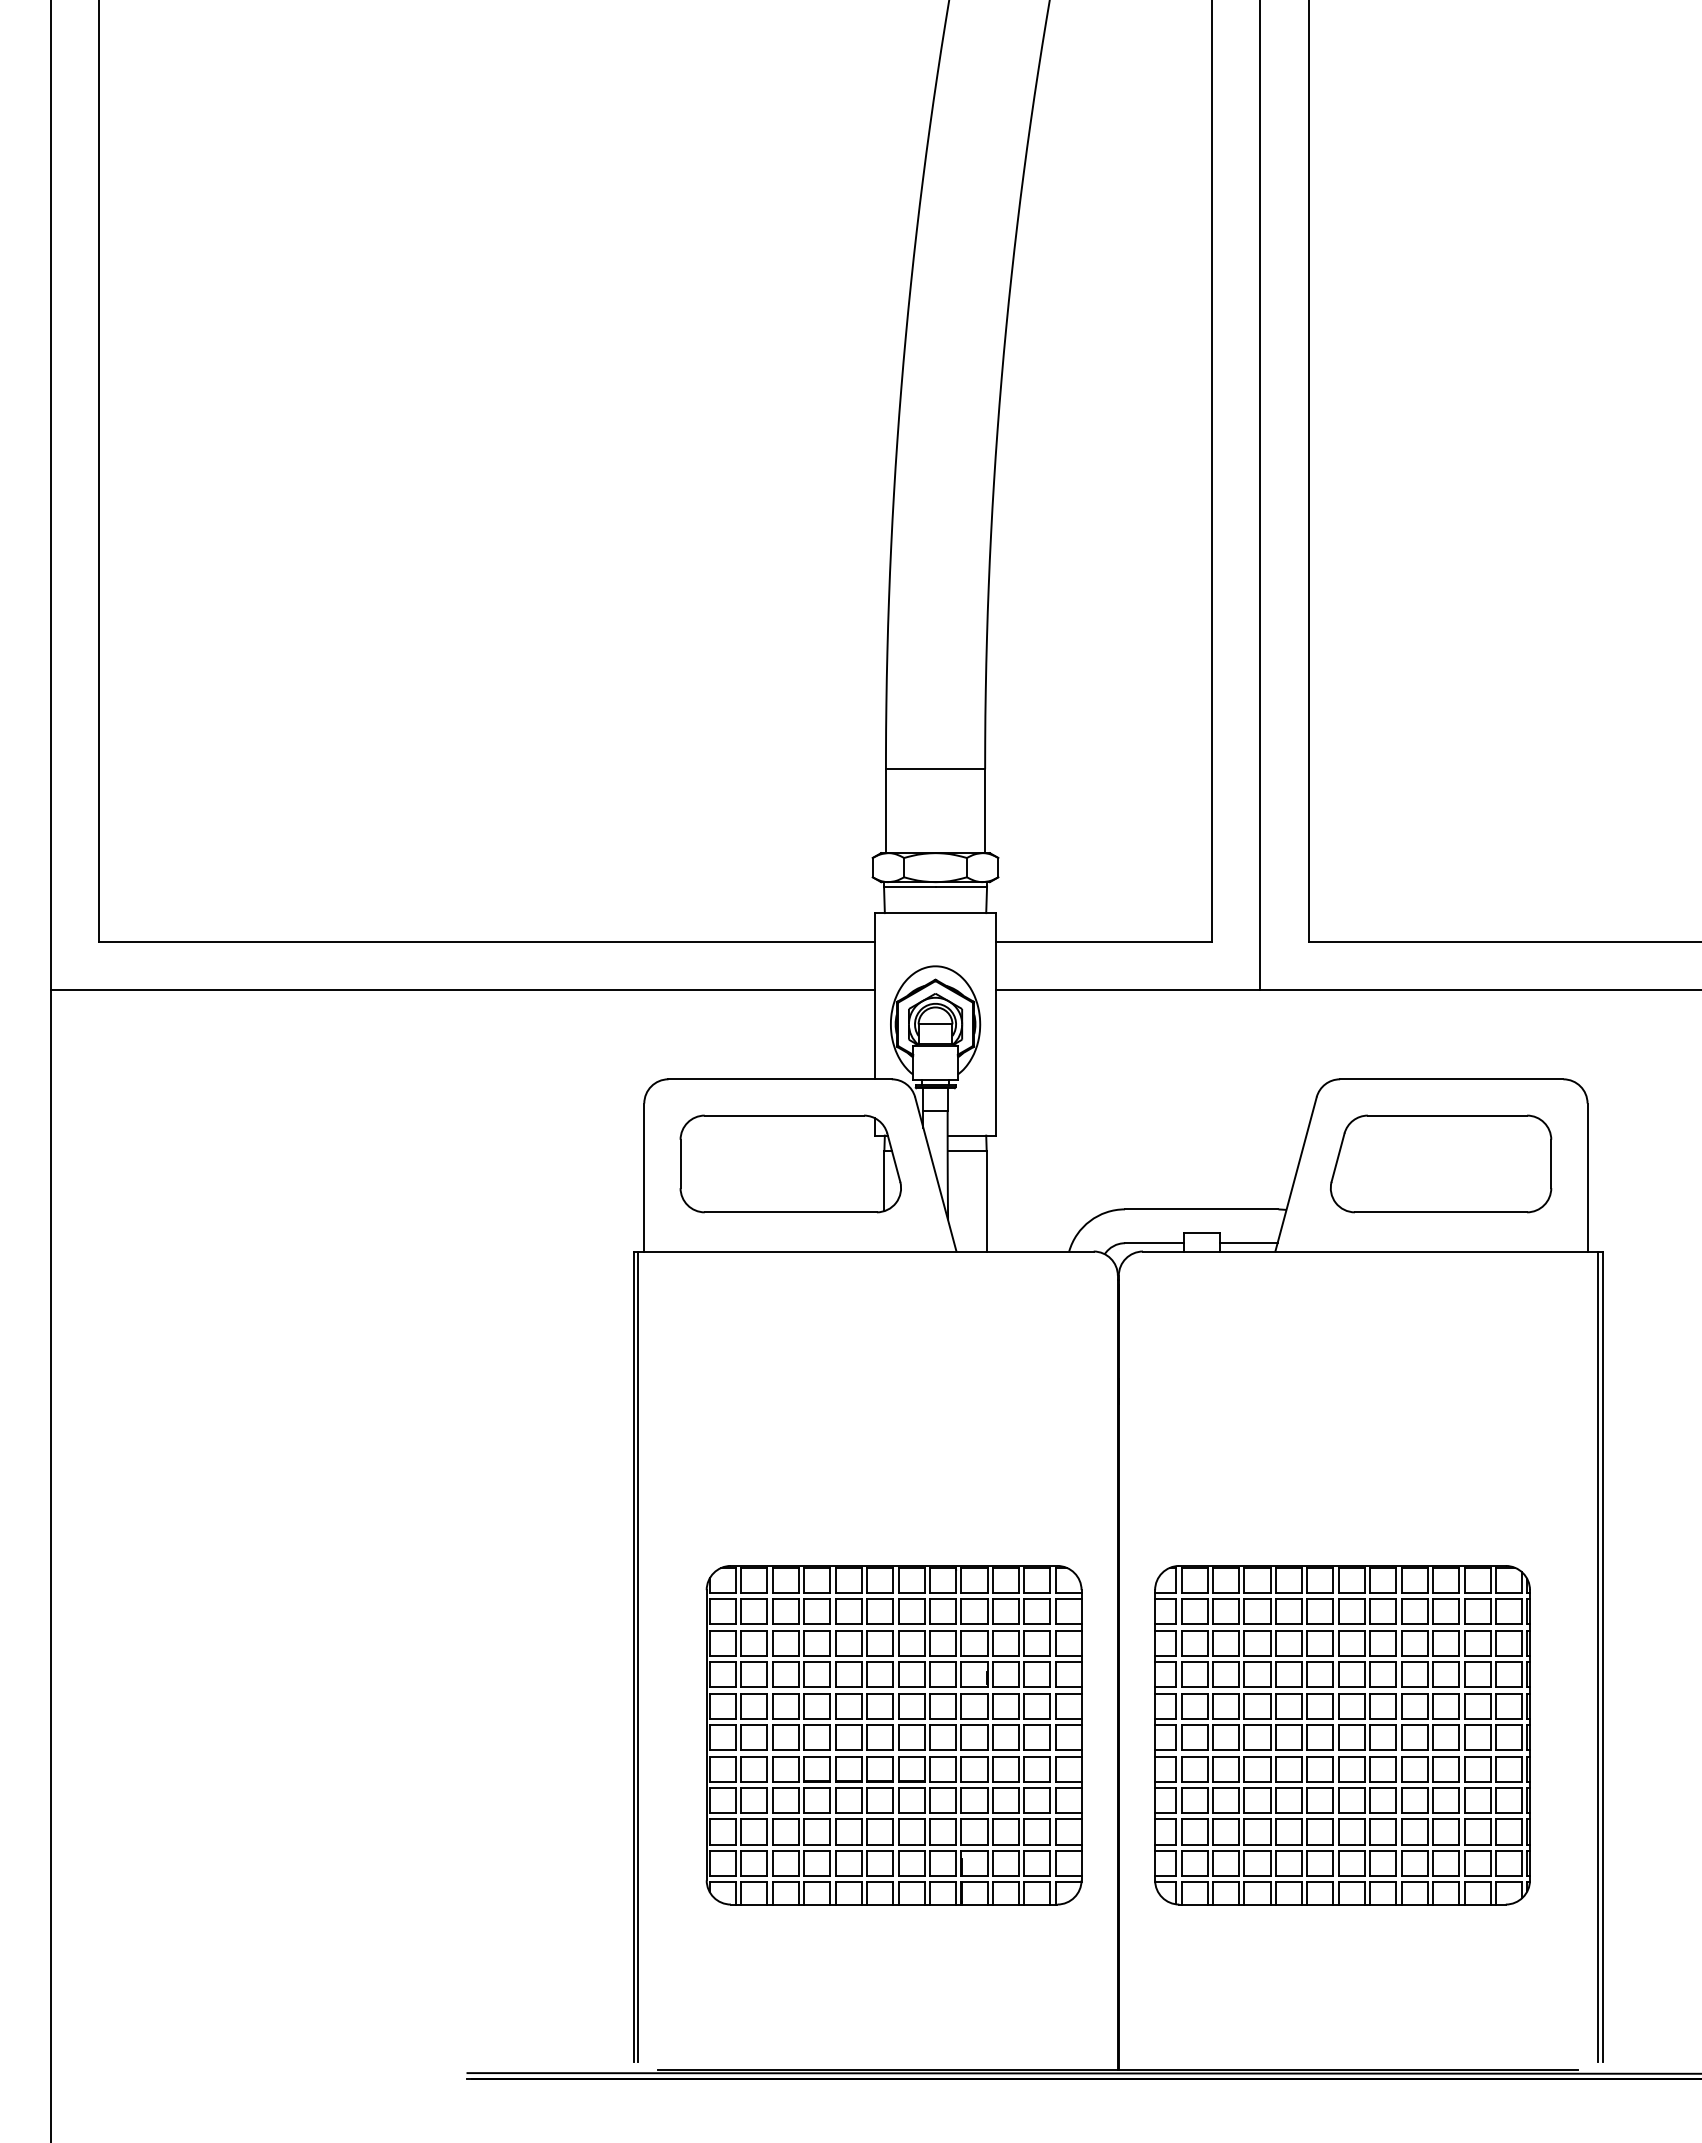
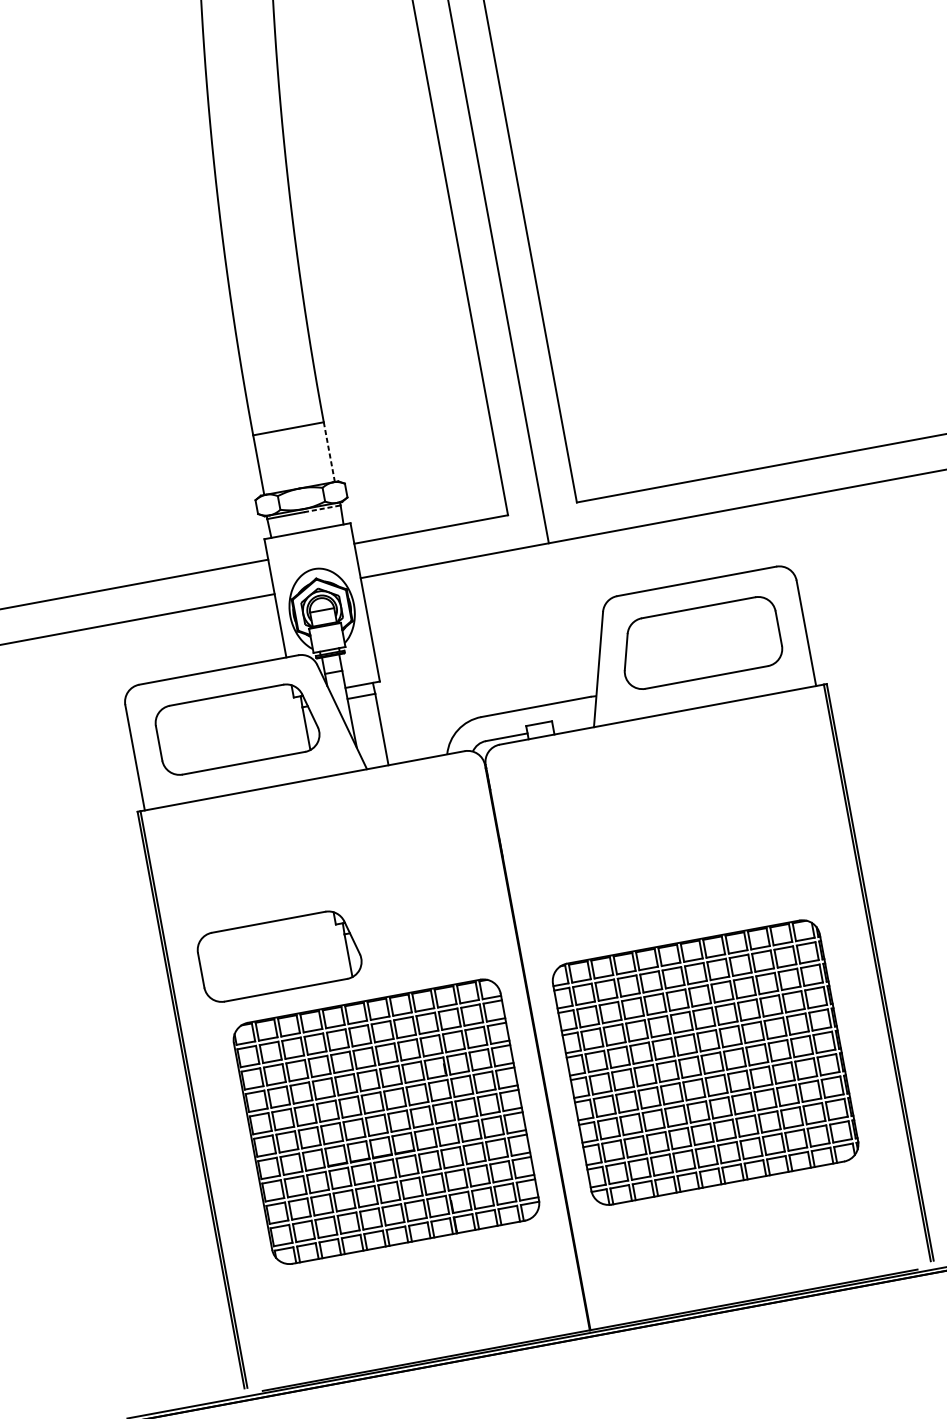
line: (985, 811) -> (329, 452), solid -> dashed
line: (961, 886) -> (322, 508), solid -> dashed
line: (1248, 1243) -> (573, 725), removed
part: (790, 1482) -> (279, 955), added

